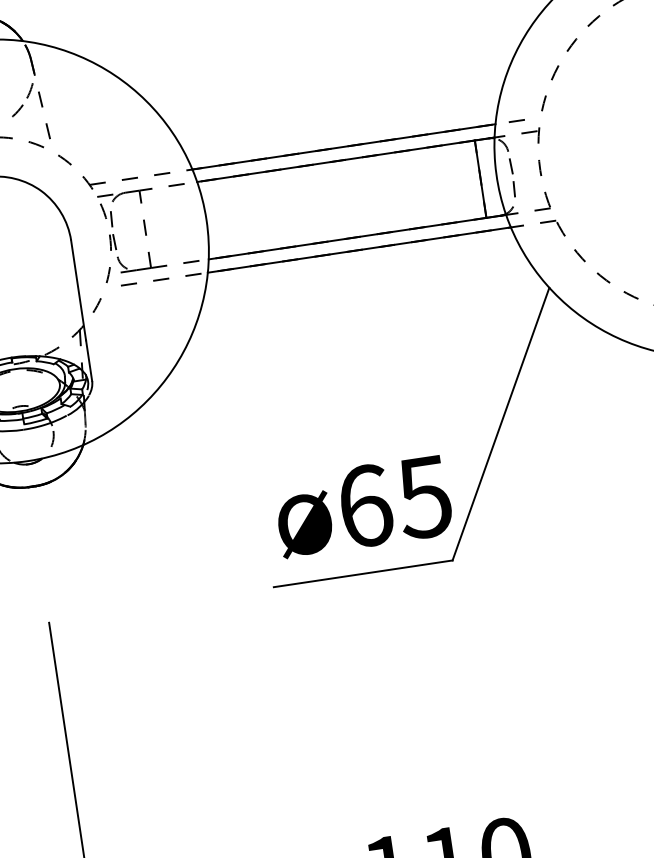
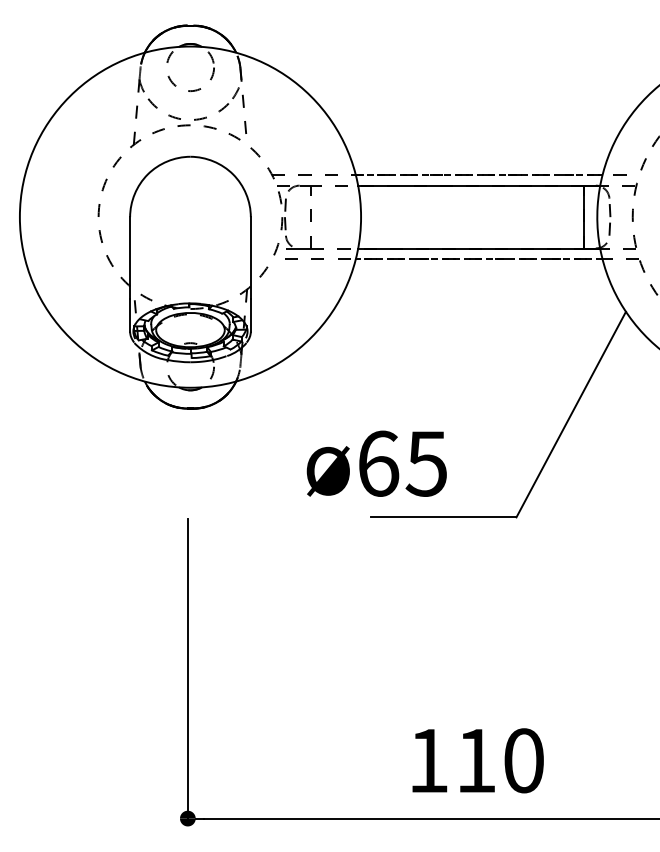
line: (344, 147) -> (479, 175), solid -> dashed
line: (358, 250) -> (478, 259), solid -> dashed
text: (362, 506) -> (376, 463), moved

